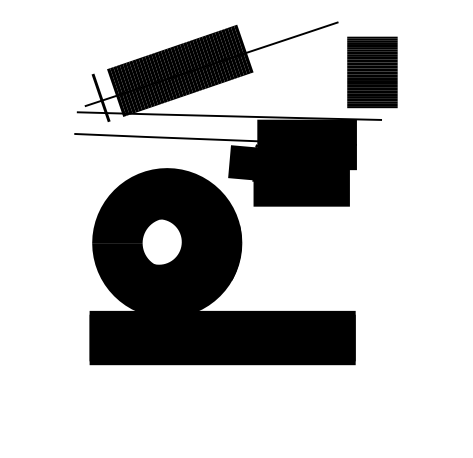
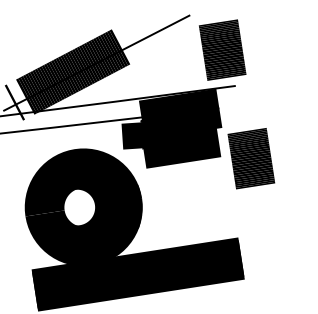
curve: (387, 214) -> (251, 158), added

